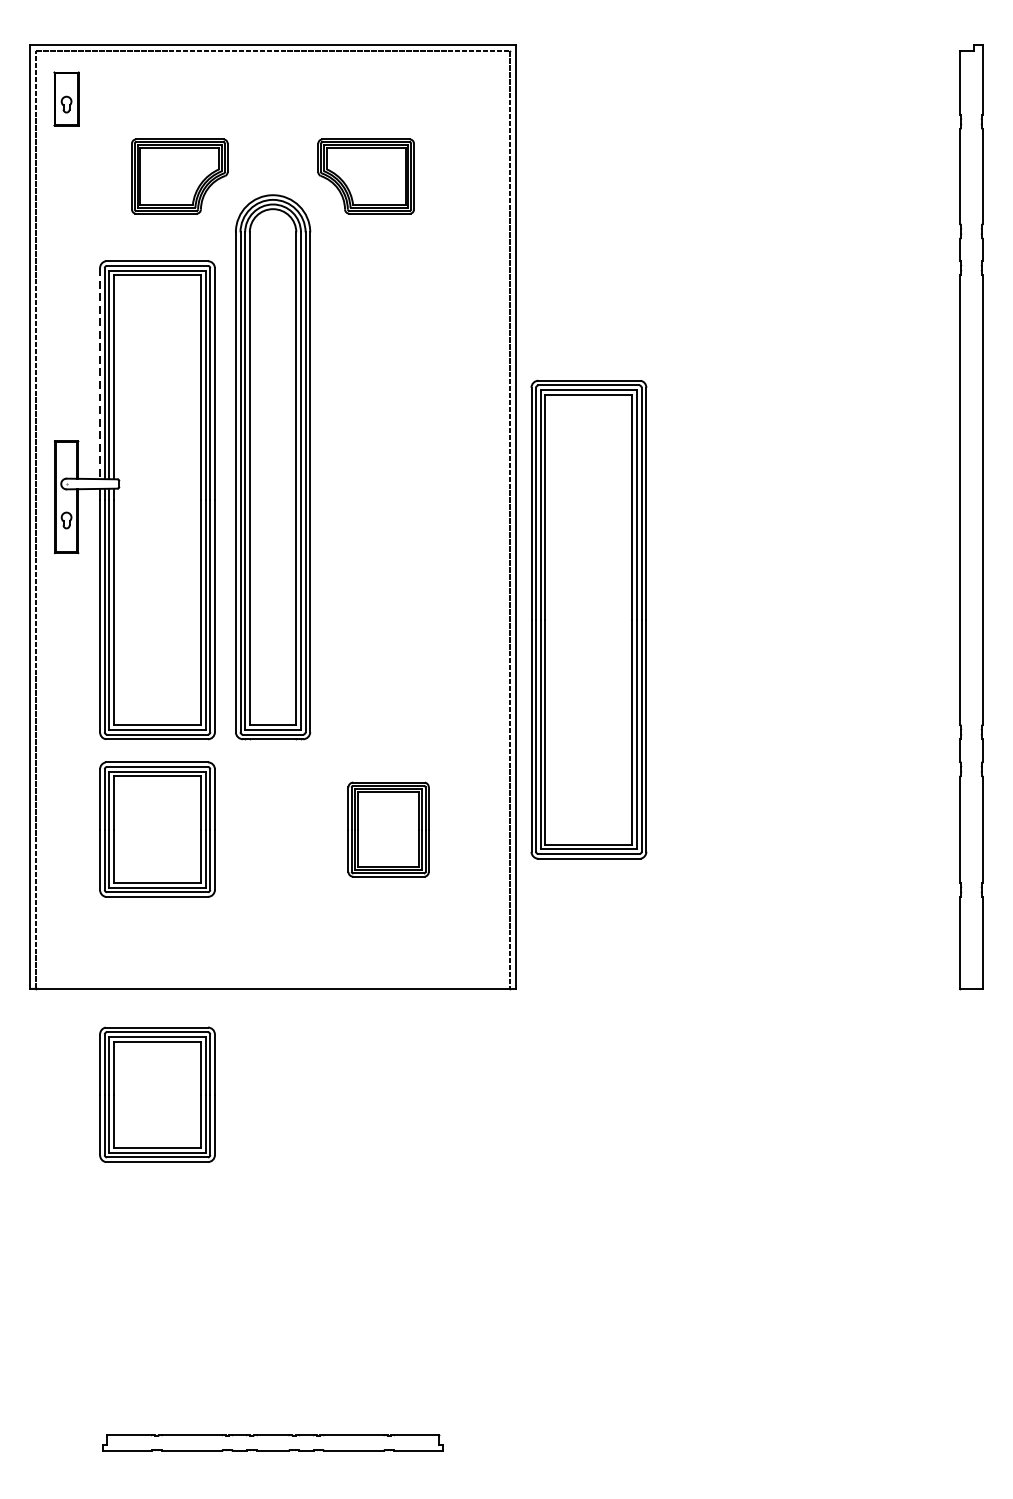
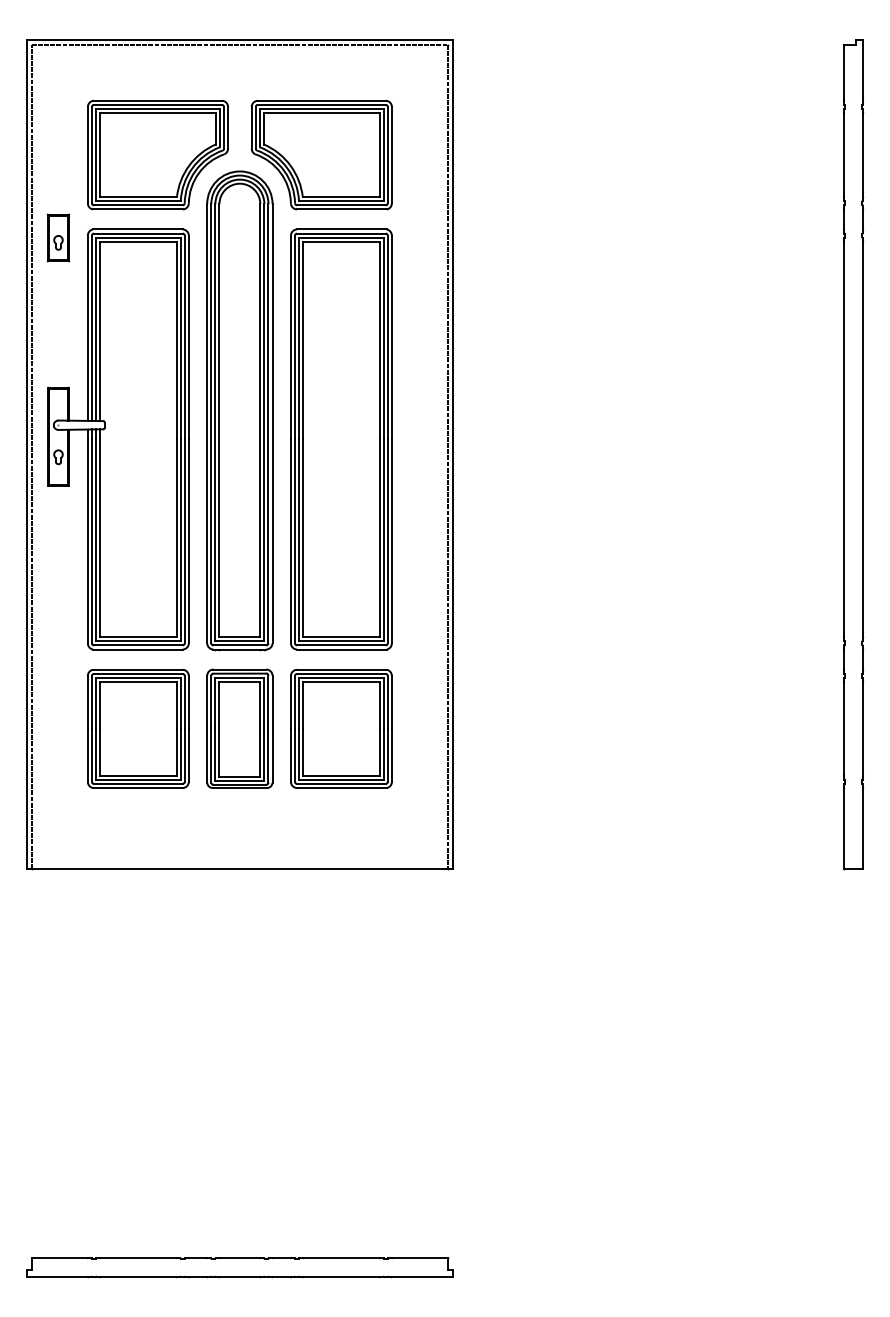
part: (66, 98) -> (58, 237), moved
part: (179, 175) -> (157, 154), size x1.67
part: (365, 175) -> (321, 154), size x1.67
line: (99, 373) -> (87, 328), dashed -> solid
part: (589, 619) -> (341, 439), moved
part: (272, 829) -> (239, 728), added
part: (388, 829) -> (341, 728), size x1.43
part: (157, 1094) -> (138, 961), removed
part: (272, 1442) -> (239, 1267), size x1.43

